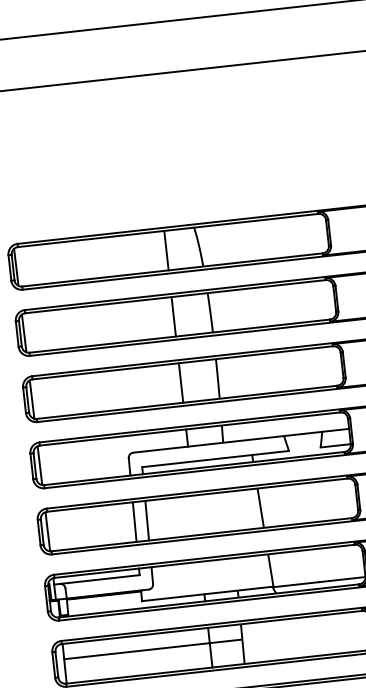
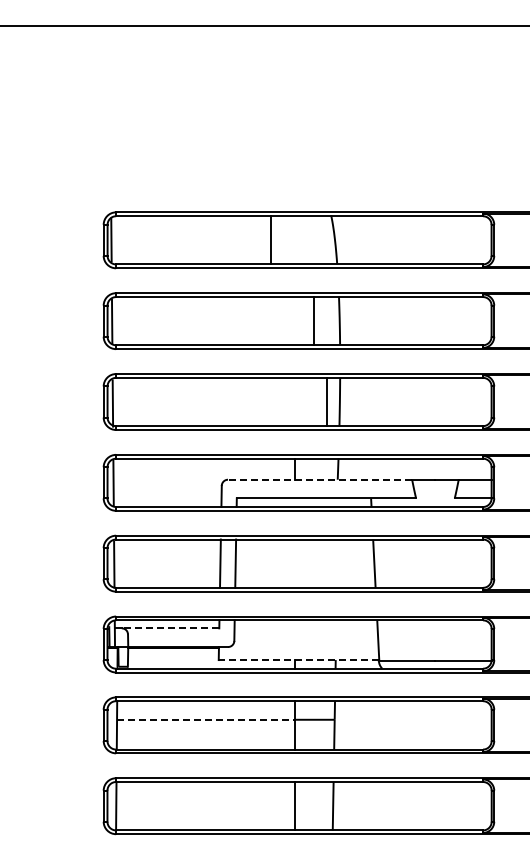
line: (166, 250) -> (270, 240), moved
line: (173, 317) -> (313, 321), moved
line: (180, 382) -> (326, 401), moved
line: (208, 444) -> (319, 479), solid -> dashed
line: (99, 579) -> (170, 628), solid -> dashed
line: (207, 594) -> (298, 660), solid -> dashed
line: (136, 651) -> (205, 719), solid -> dashed

